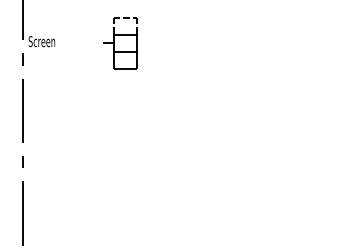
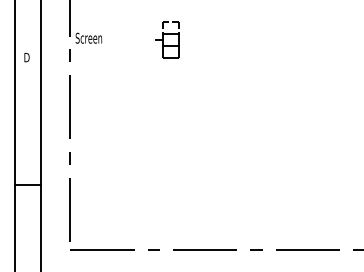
part: (120, 42) -> (167, 39), size x0.7

